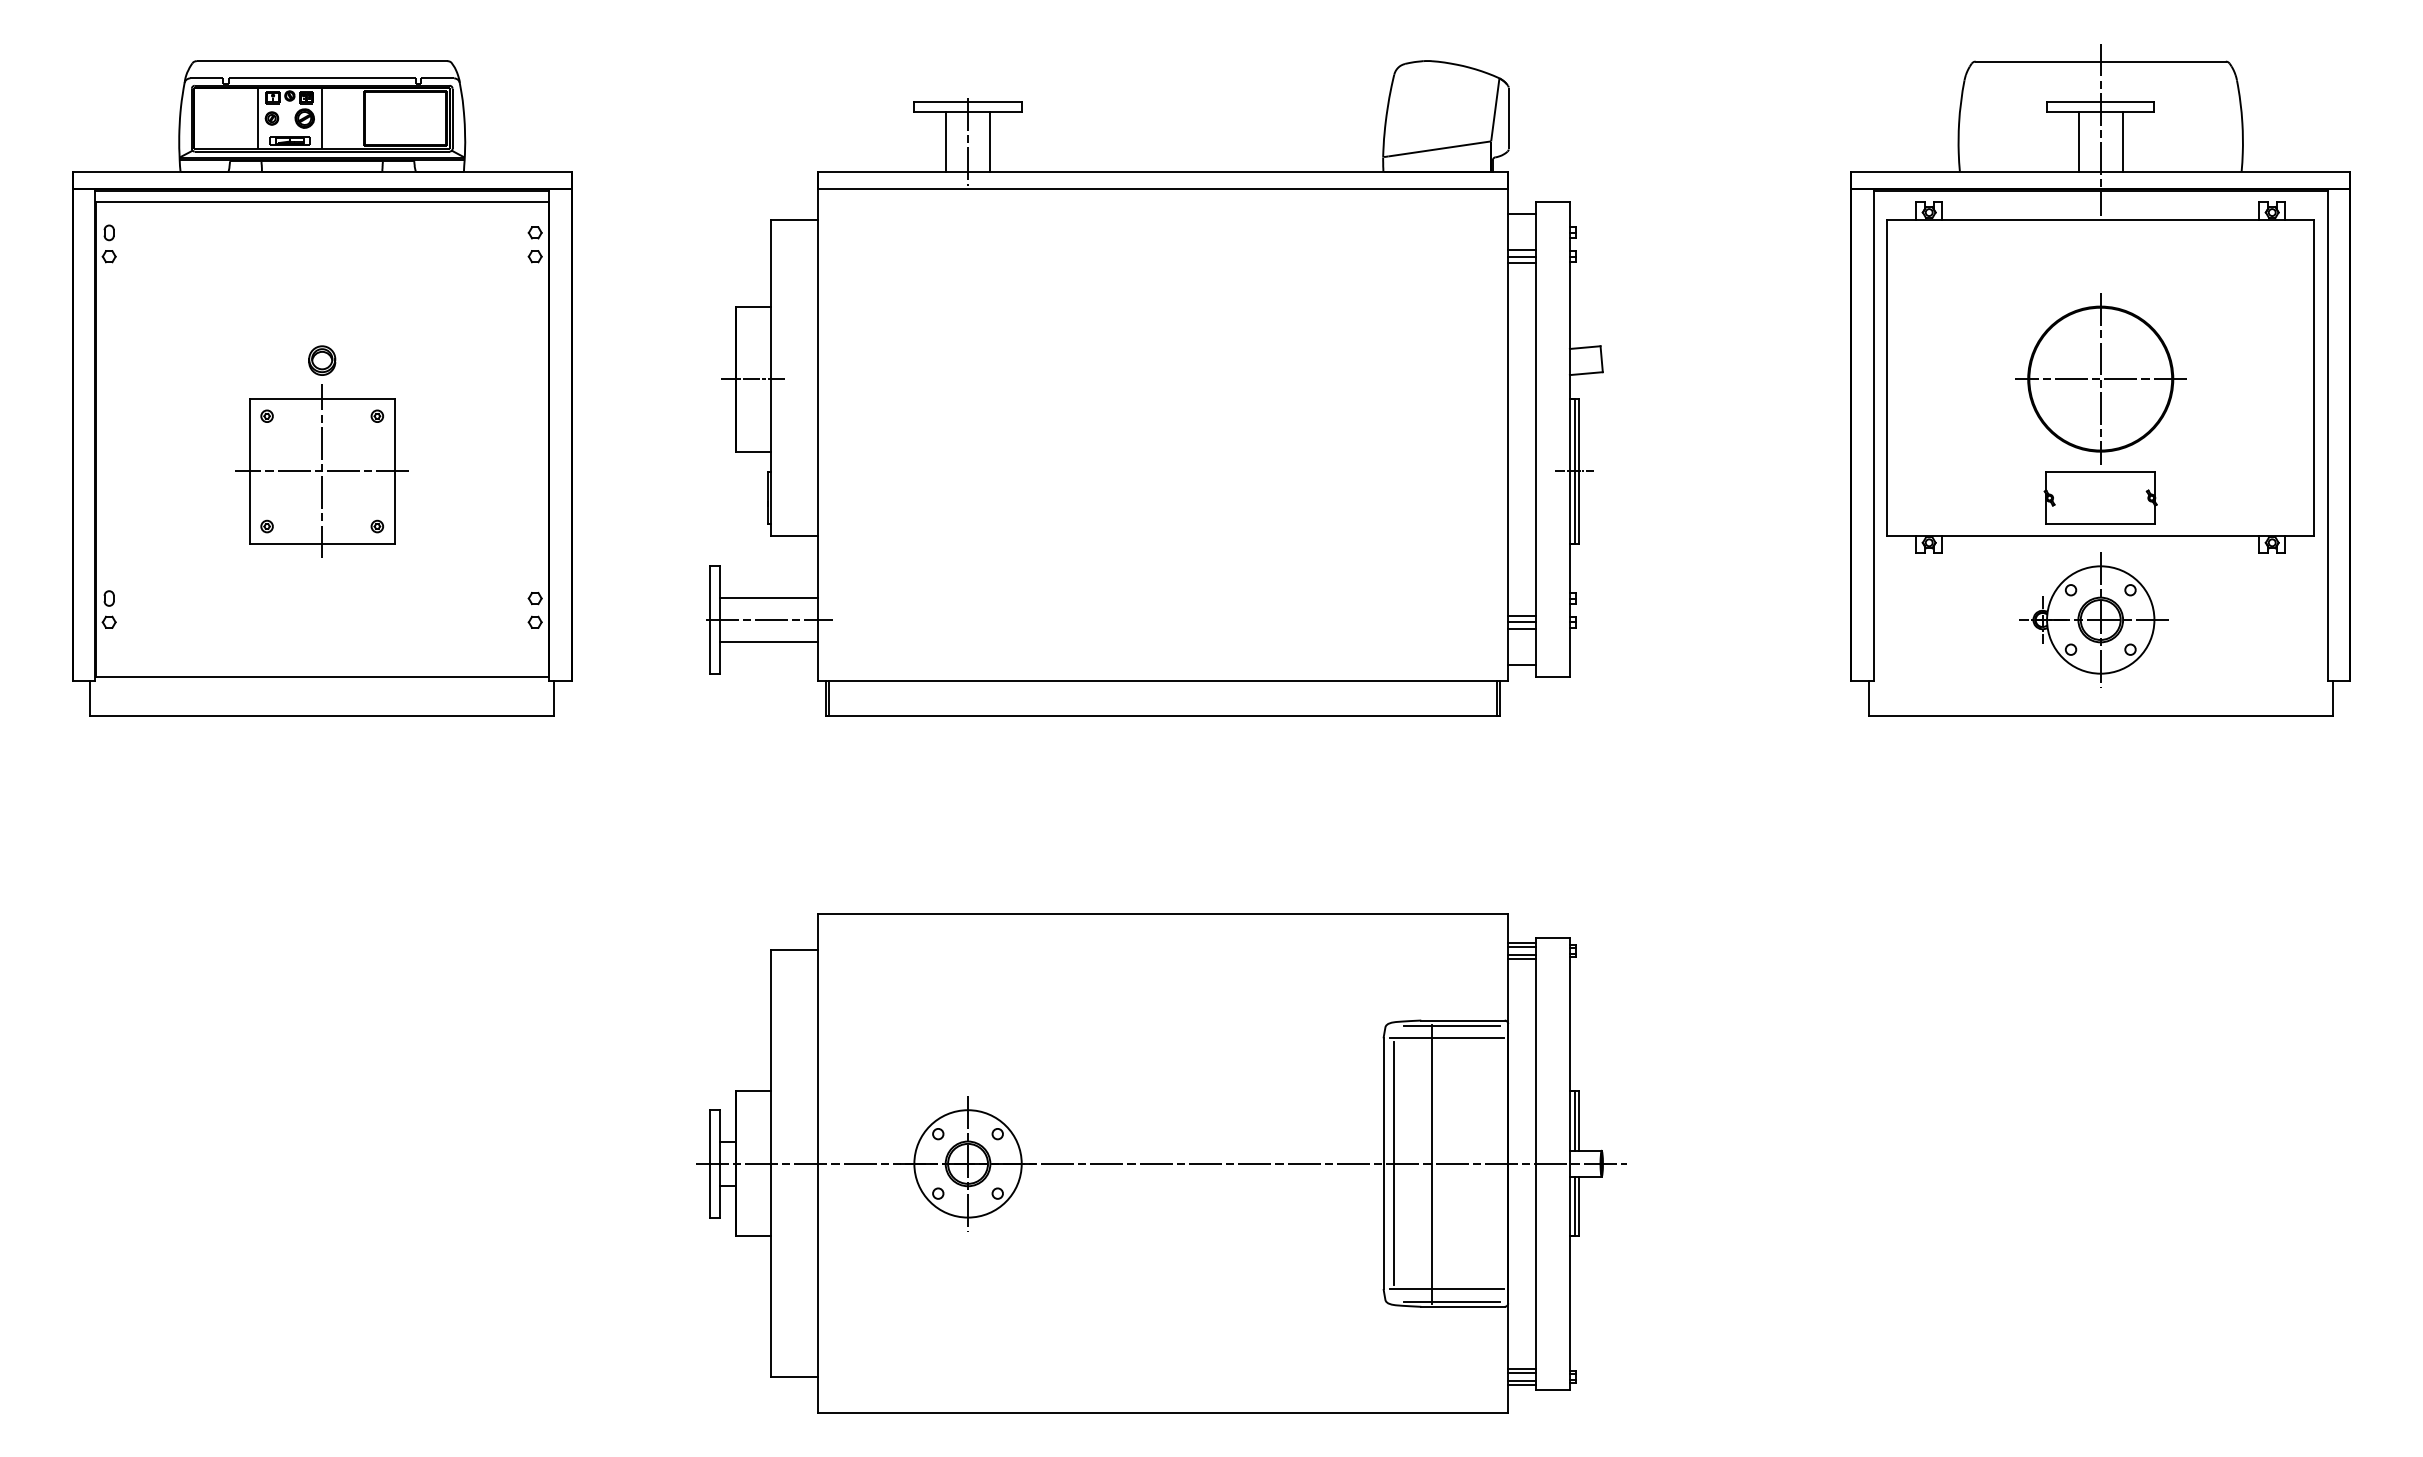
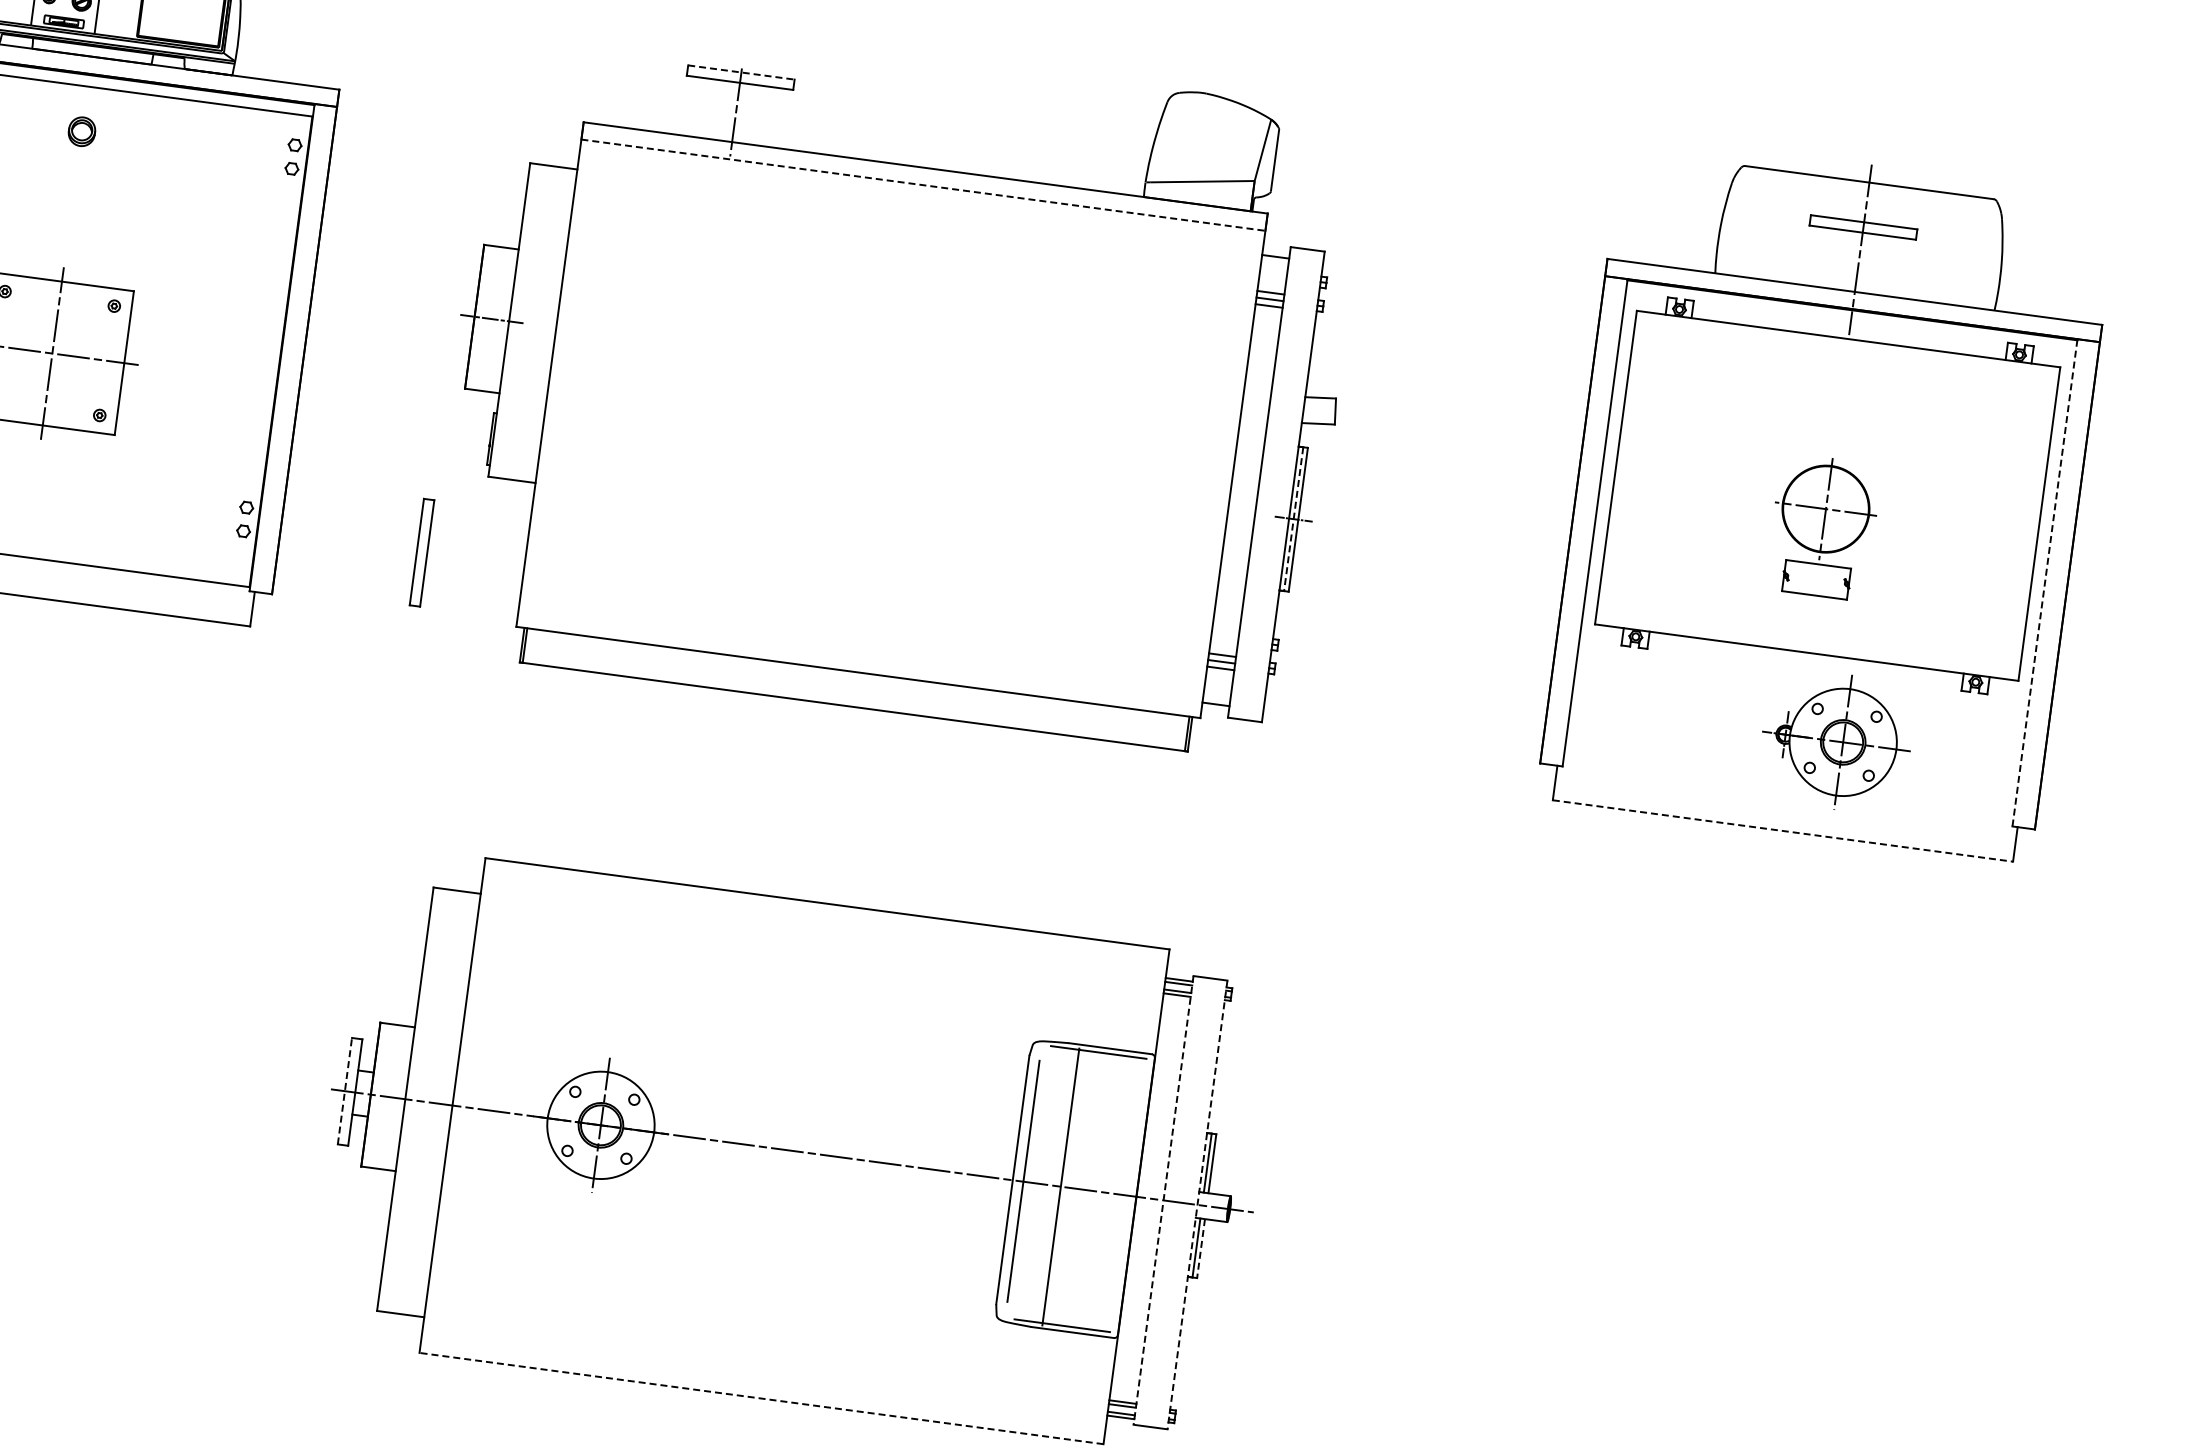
line: (968, 101) -> (741, 72), solid -> dashed
line: (945, 141) -> (713, 108), removed
line: (990, 141) -> (758, 114), removed
line: (2078, 141) -> (1836, 258), removed
line: (2123, 141) -> (1881, 264), removed
line: (1163, 189) -> (923, 185), solid -> dashed
part: (322, 360) -> (82, 131), moved
part: (2100, 408) -> (1823, 526), size x0.6
line: (2327, 435) -> (2044, 583), solid -> dashed
line: (1574, 471) -> (1293, 519), solid -> dashed
line: (769, 597) -> (479, 537), removed
part: (2093, 619) -> (1836, 740), moved
line: (768, 620) -> (475, 560), removed
line: (769, 642) -> (473, 582), removed
line: (2101, 715) -> (1783, 830), solid -> dashed
line: (1446, 1038) -> (1091, 1064), removed
line: (709, 1163) -> (344, 1090), solid -> dashed
line: (1535, 1164) -> (1163, 1200), solid -> dashed
line: (1569, 1164) -> (1197, 1205), solid -> dashed
line: (1579, 1206) -> (1201, 1248), solid -> dashed
line: (1446, 1288) -> (1058, 1312), removed
line: (1162, 1413) -> (760, 1398), solid -> dashed

